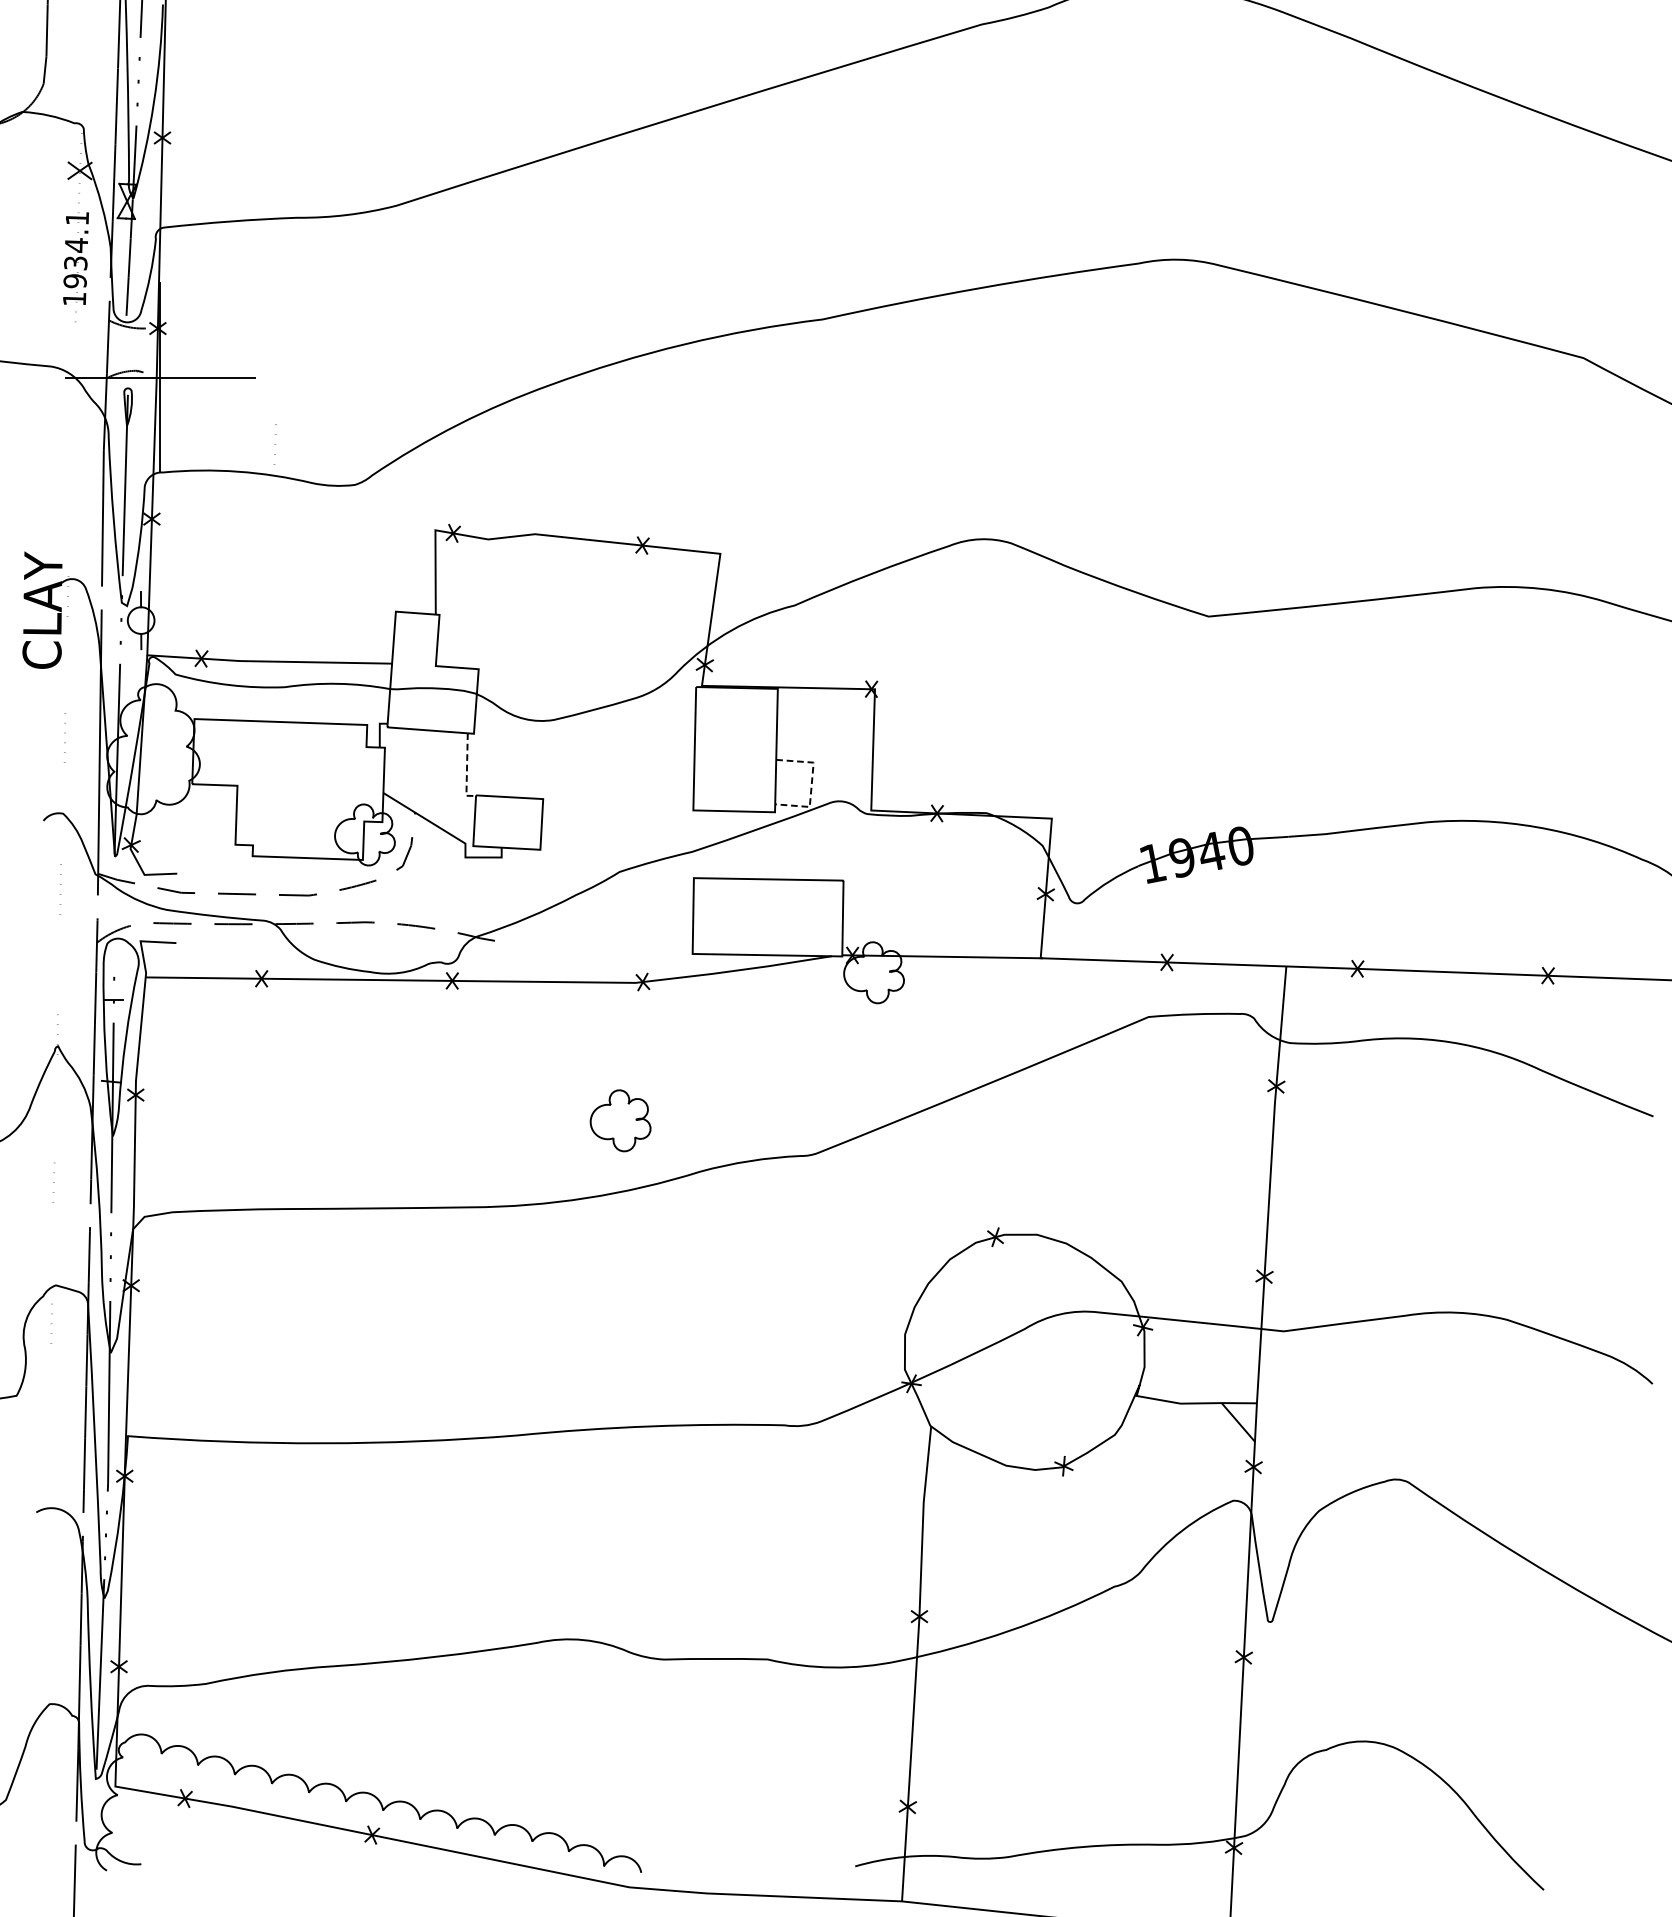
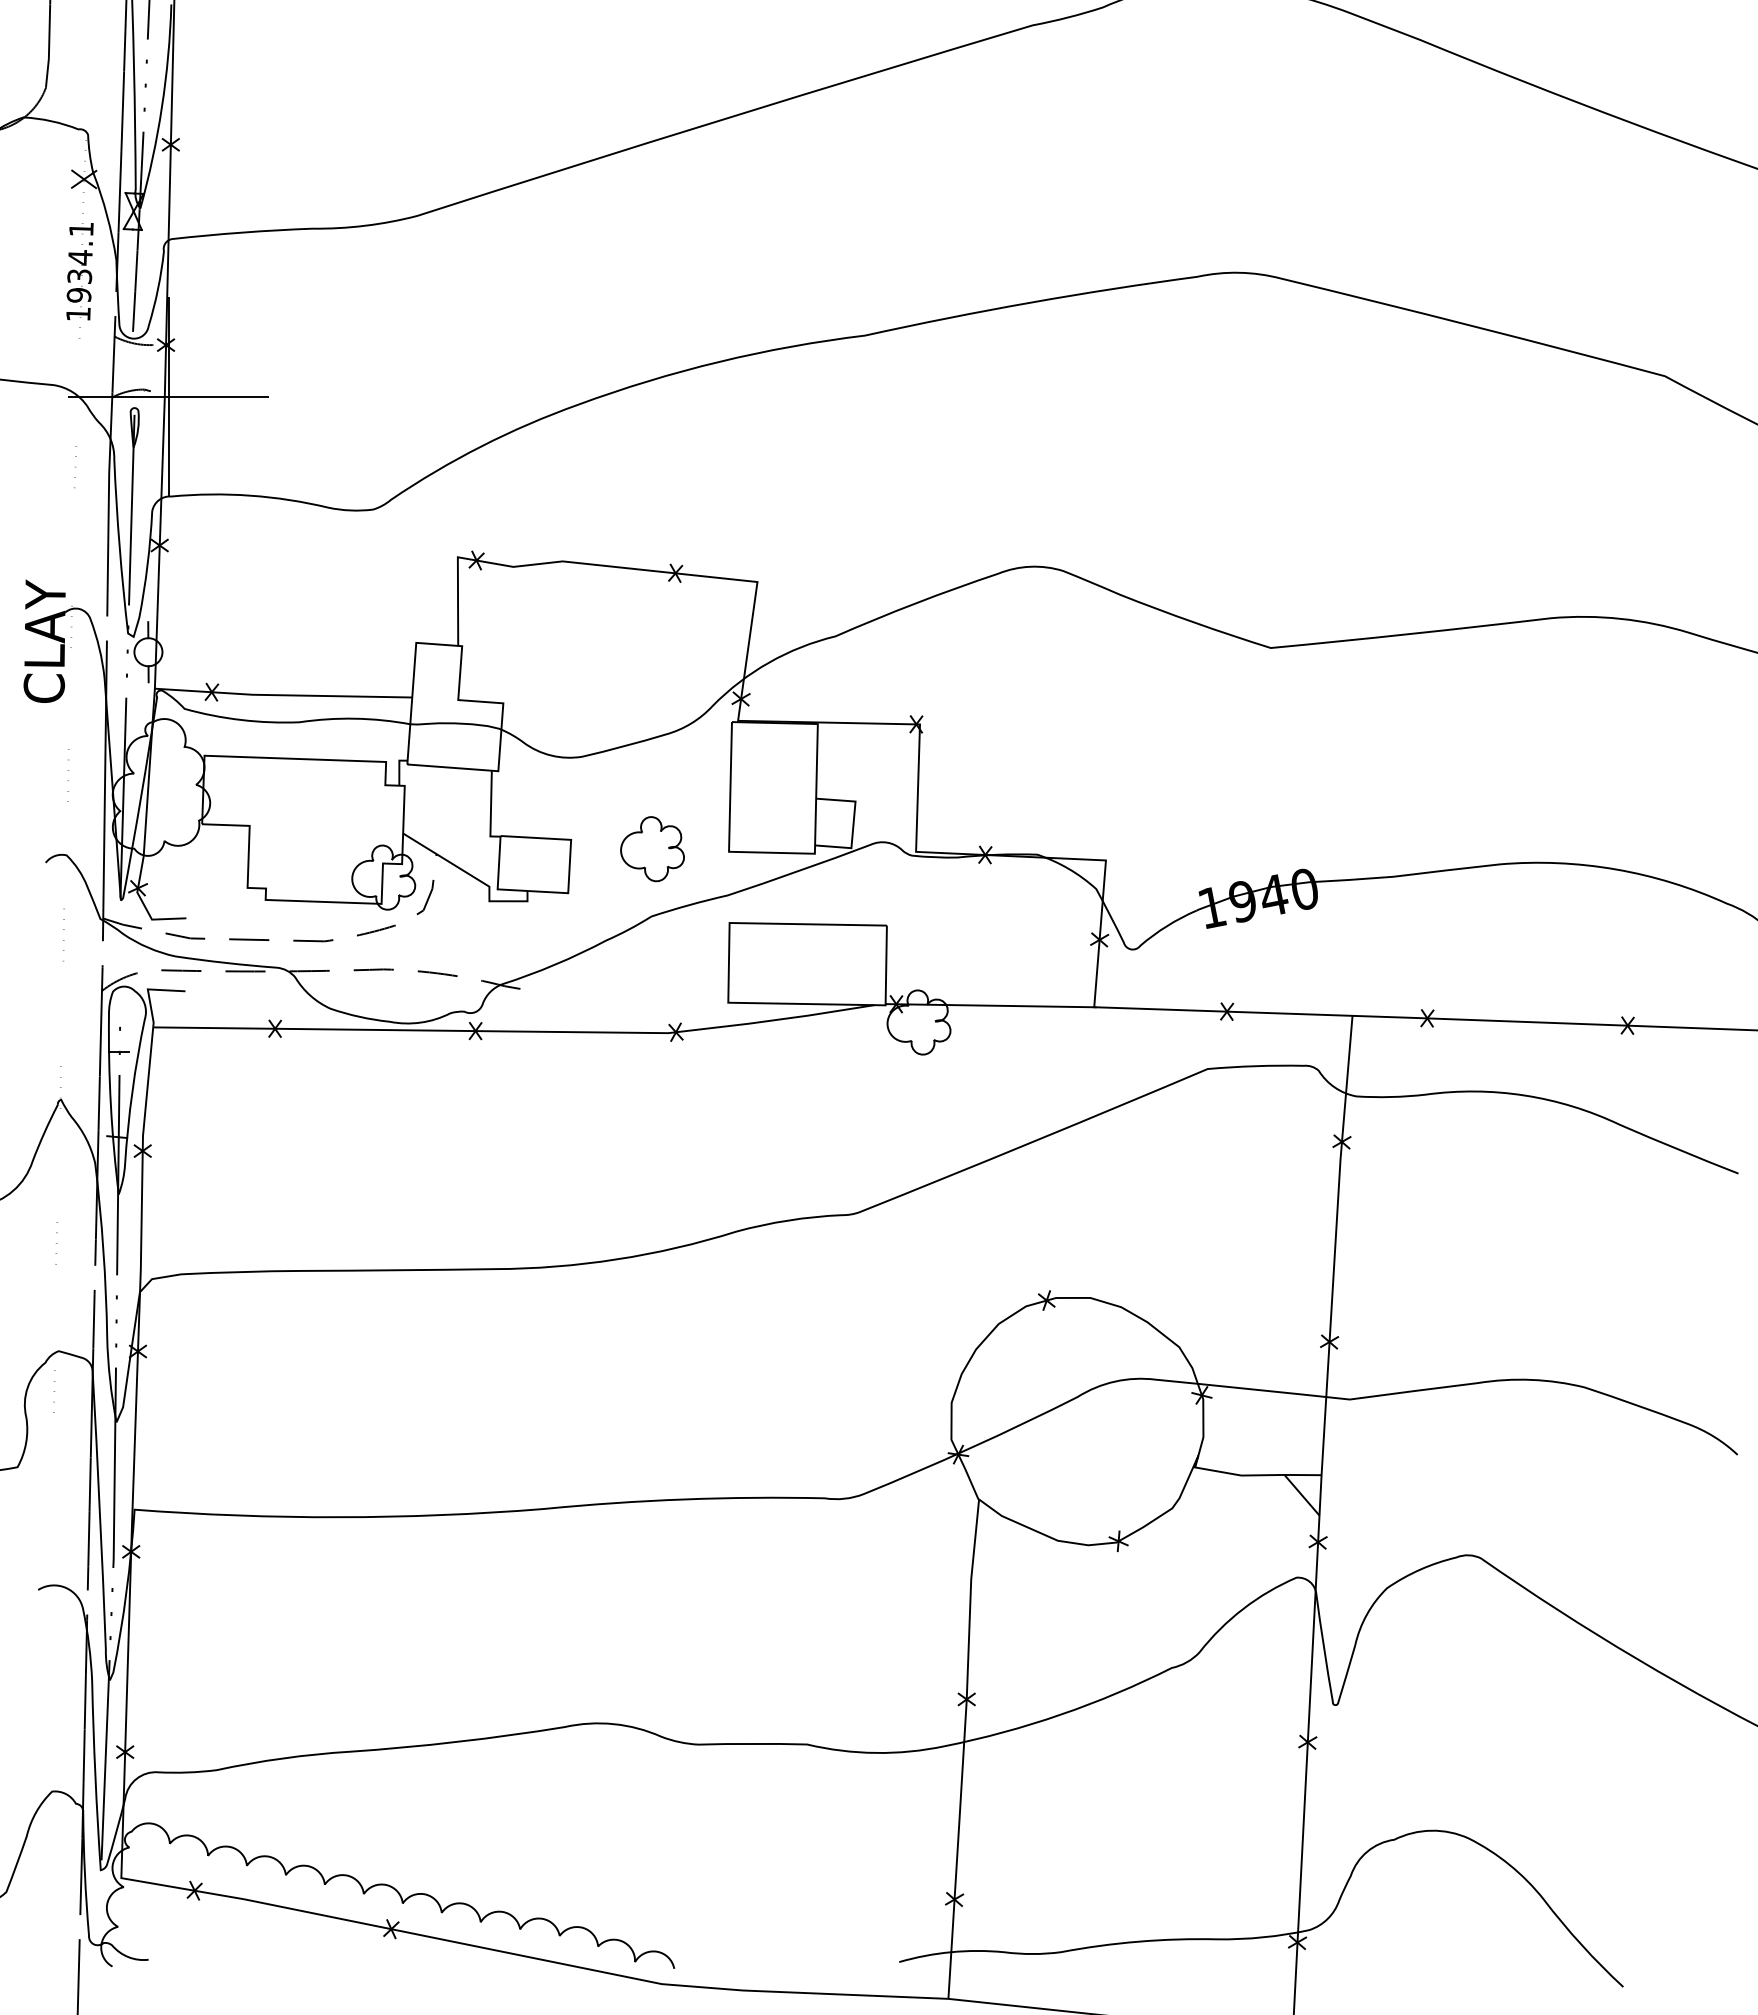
line: (275, 443) -> (75, 466), moved
line: (467, 770) -> (491, 809), dashed -> solid
line: (811, 783) -> (853, 823), dashed -> solid
part: (620, 1121) -> (652, 849), moved

